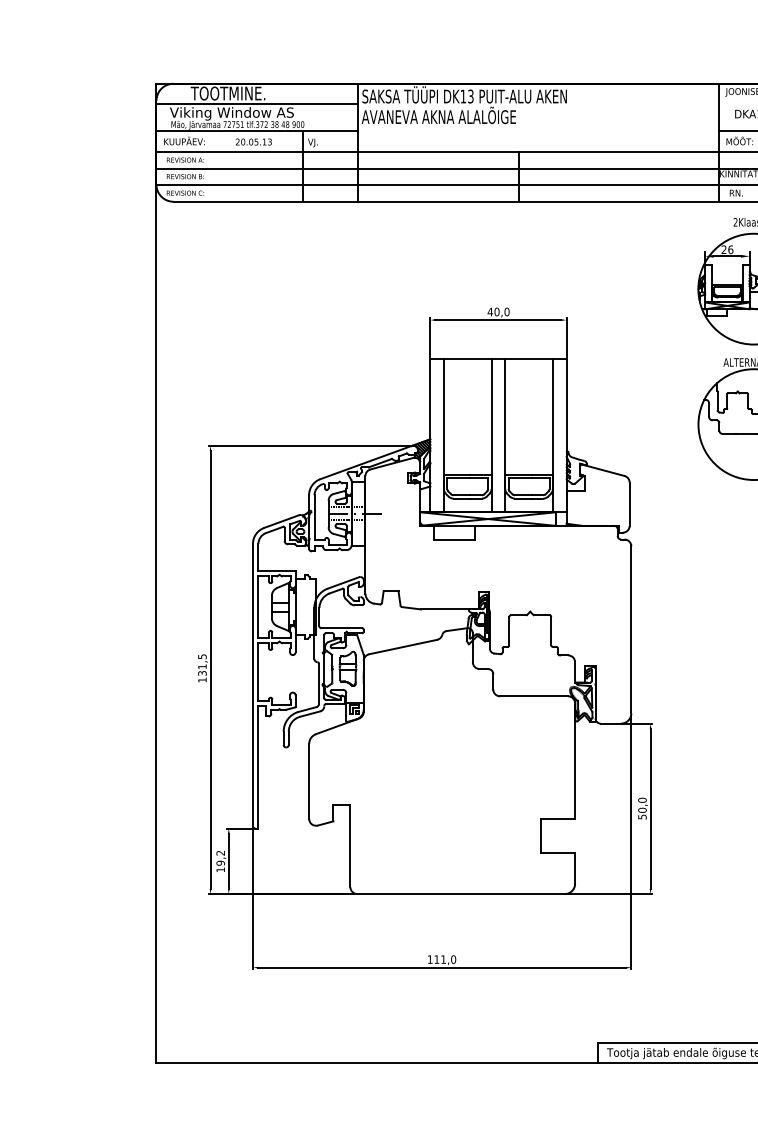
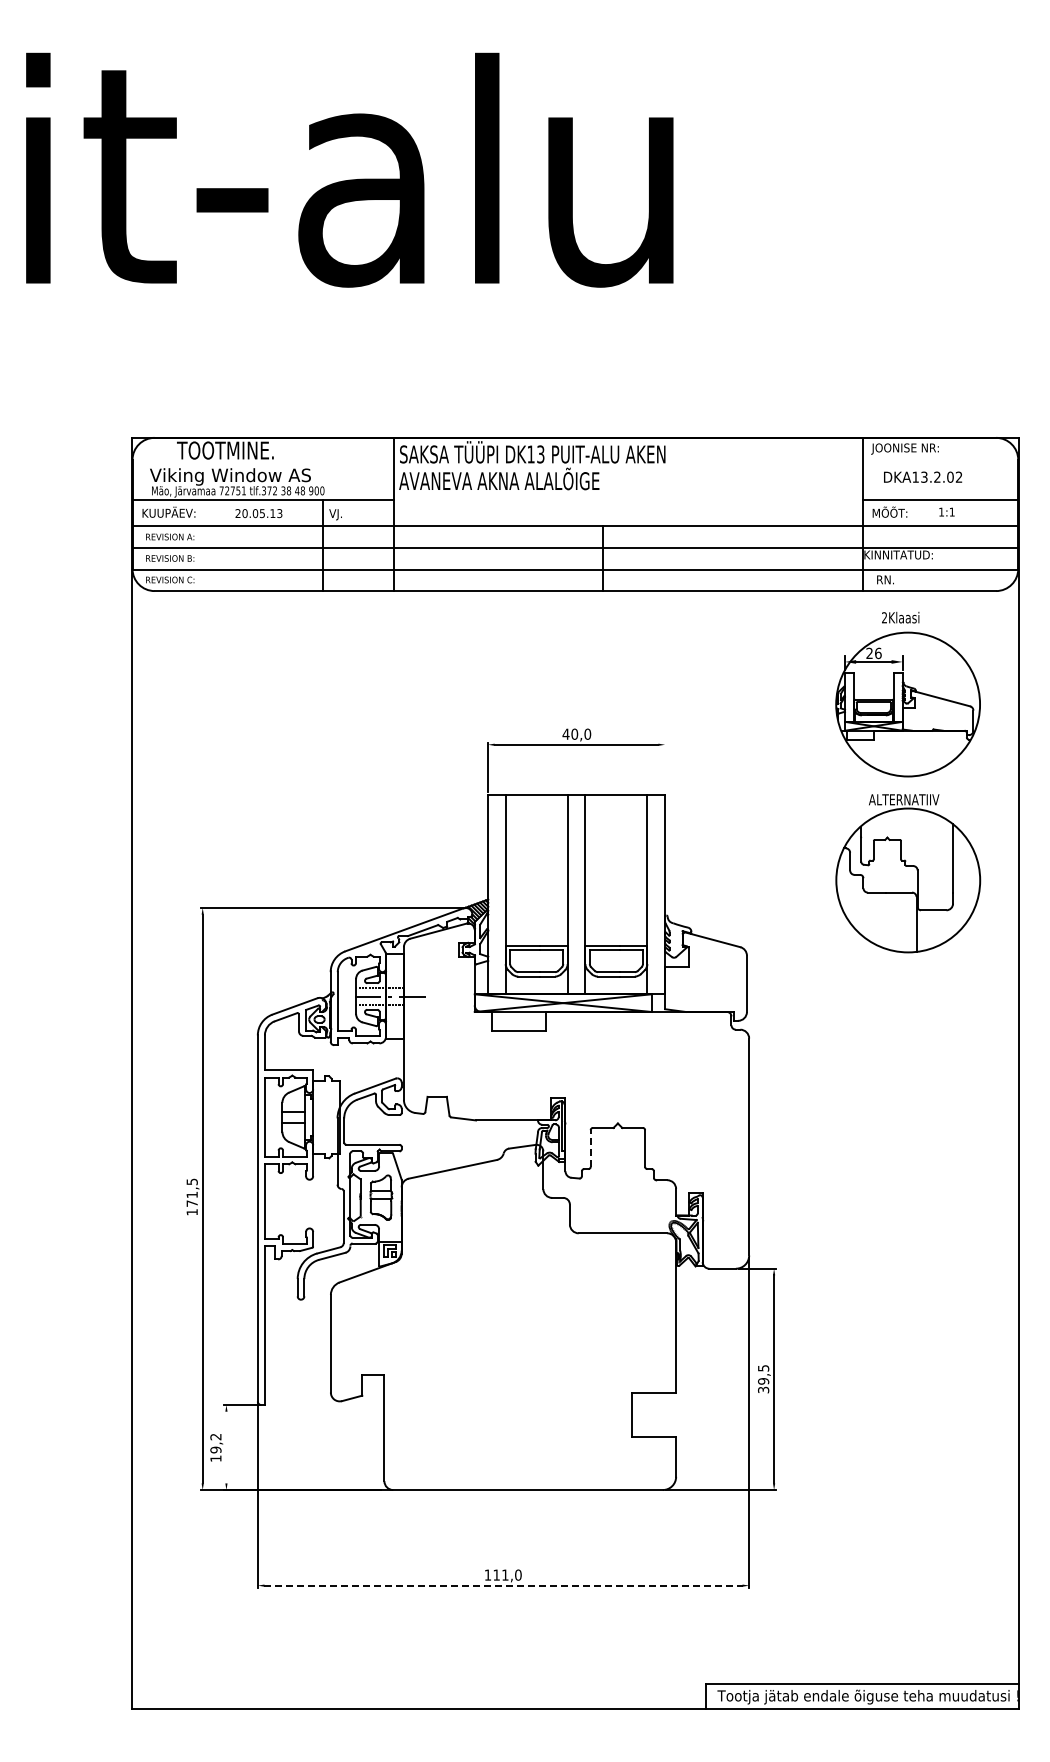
line: (257, 104) -> (263, 464), removed
line: (566, 337) -> (665, 767), removed
line: (509, 631) -> (590, 1148), solid -> dashed
text: (201, 673) -> (191, 1203), 131,5 -> 171,5
text: (642, 808) -> (763, 1378), 50,0 -> 39,5
line: (228, 861) -> (226, 1447), removed
line: (442, 967) -> (504, 1585), solid -> dashed

